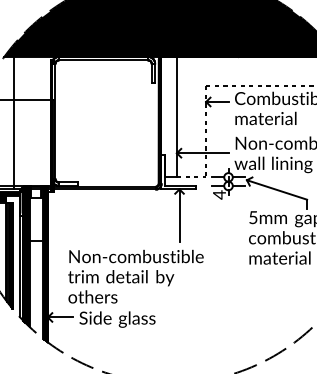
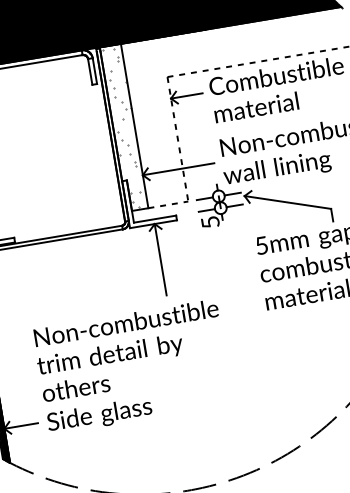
hatch: (169, 117) -> (124, 128), added
text: (219, 194) -> (210, 221), 4 -> 5
text: (135, 276) -> (129, 350), moved

